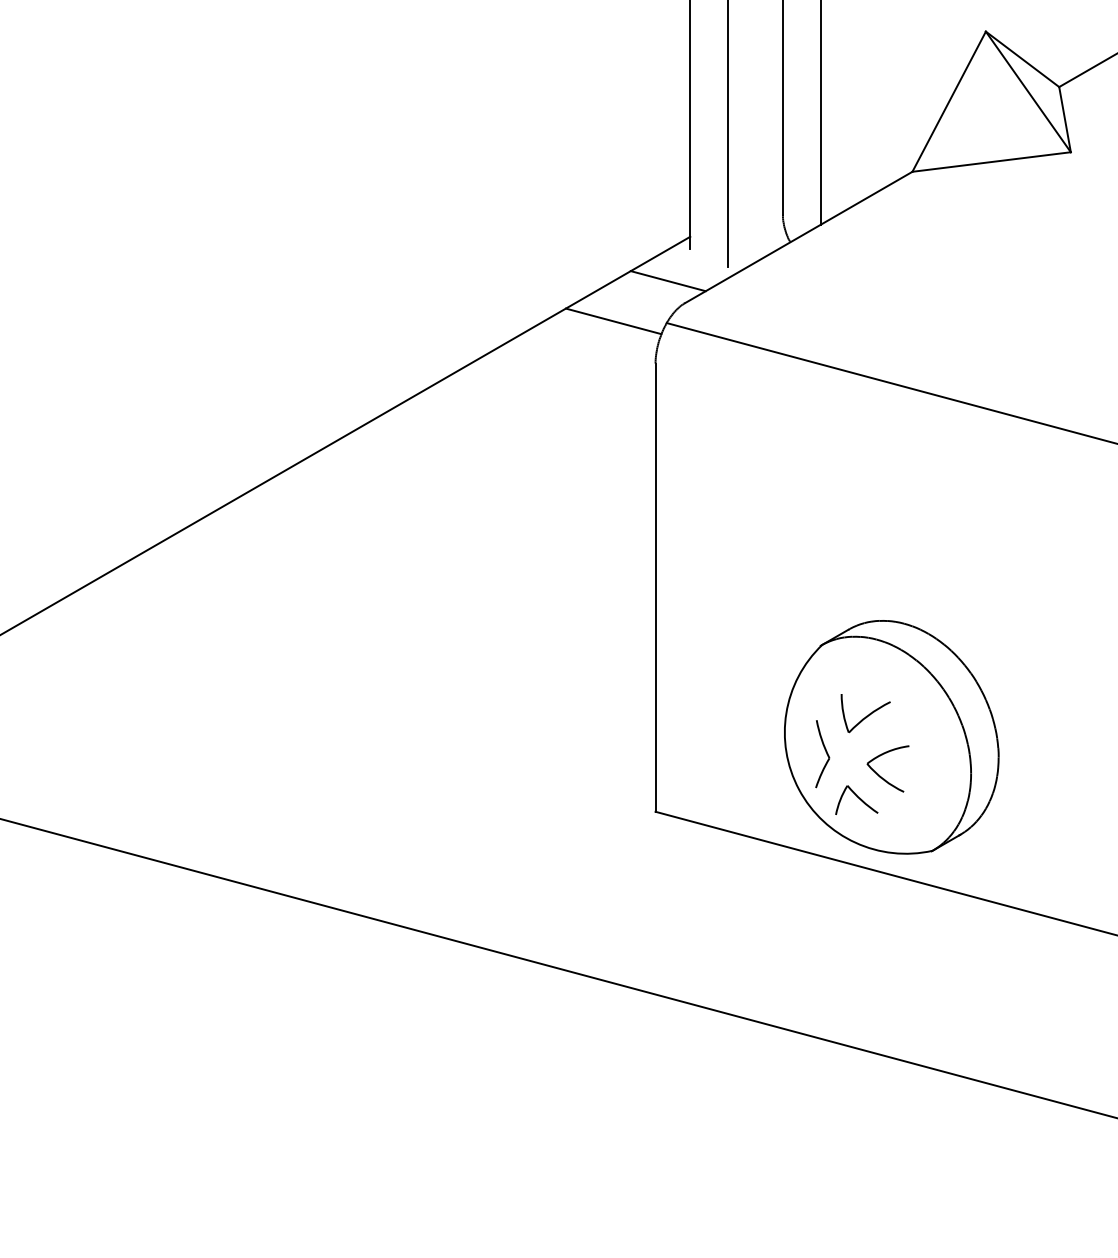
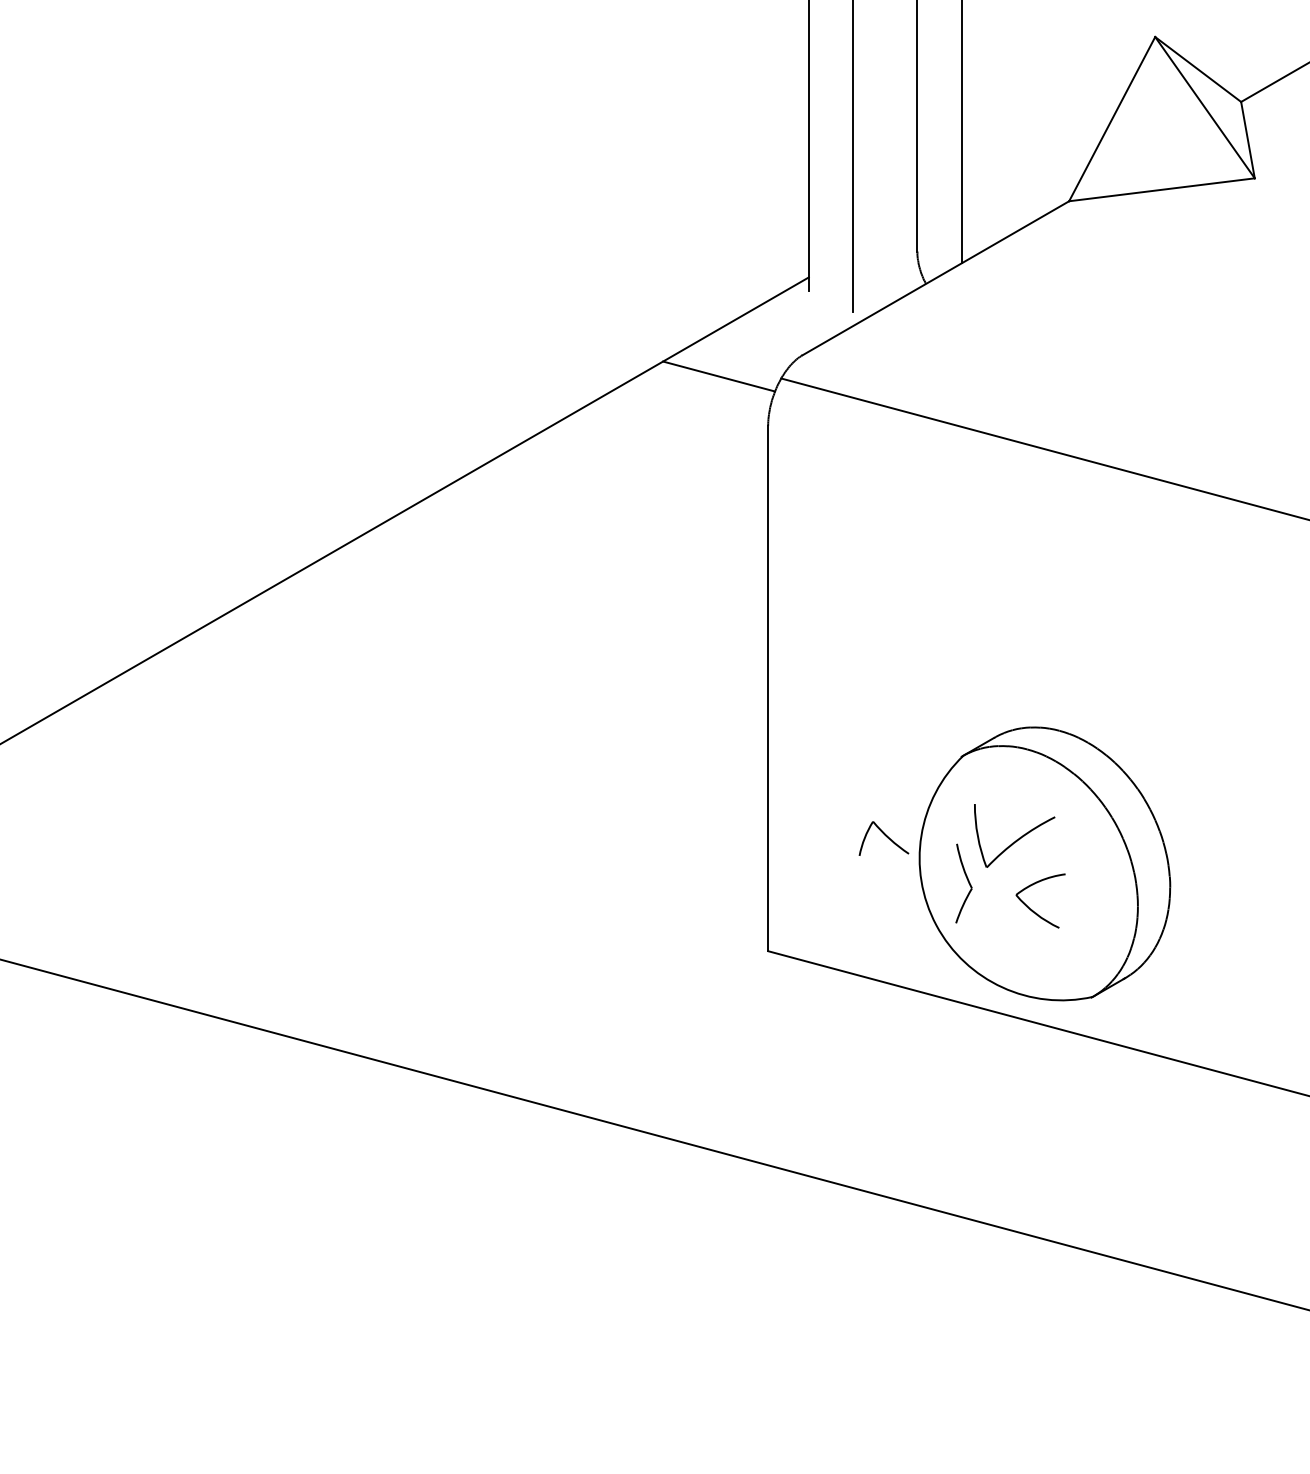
line: (667, 281) -> (782, 329), removed
part: (865, 713) -> (1014, 835), size x1.4
part: (856, 800) -> (883, 838), moved

